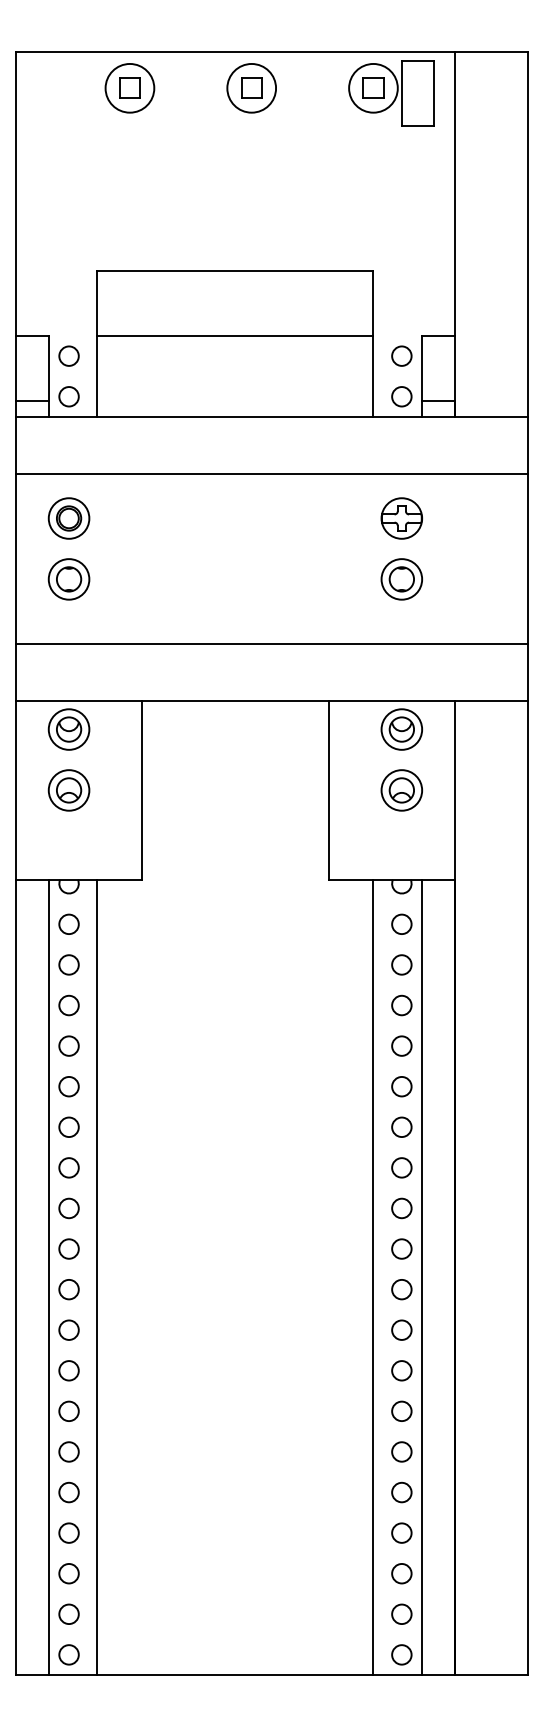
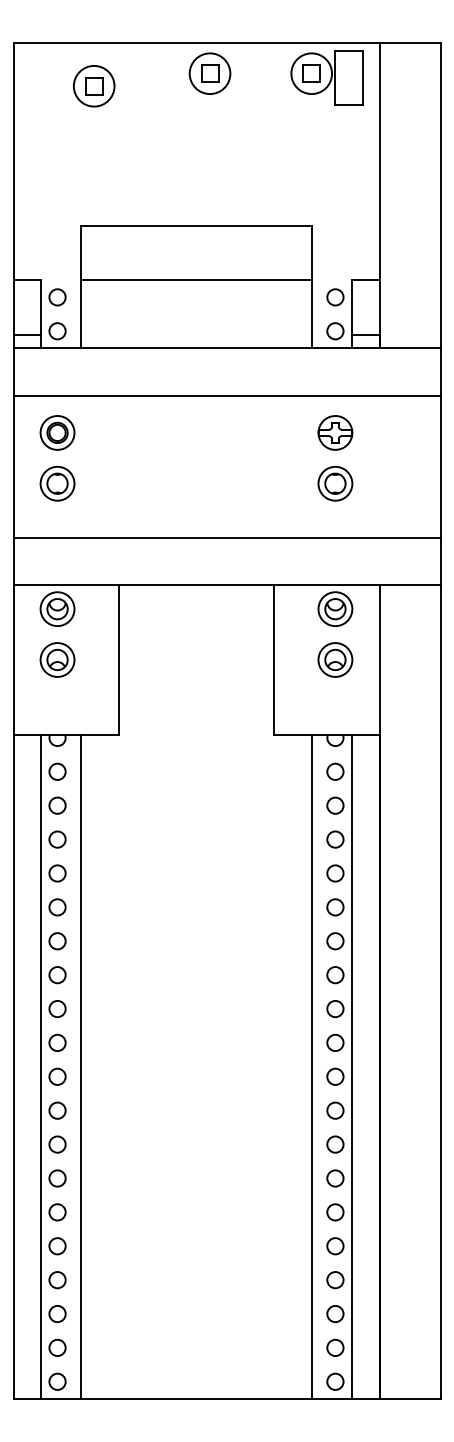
part: (129, 88) -> (93, 86), moved

